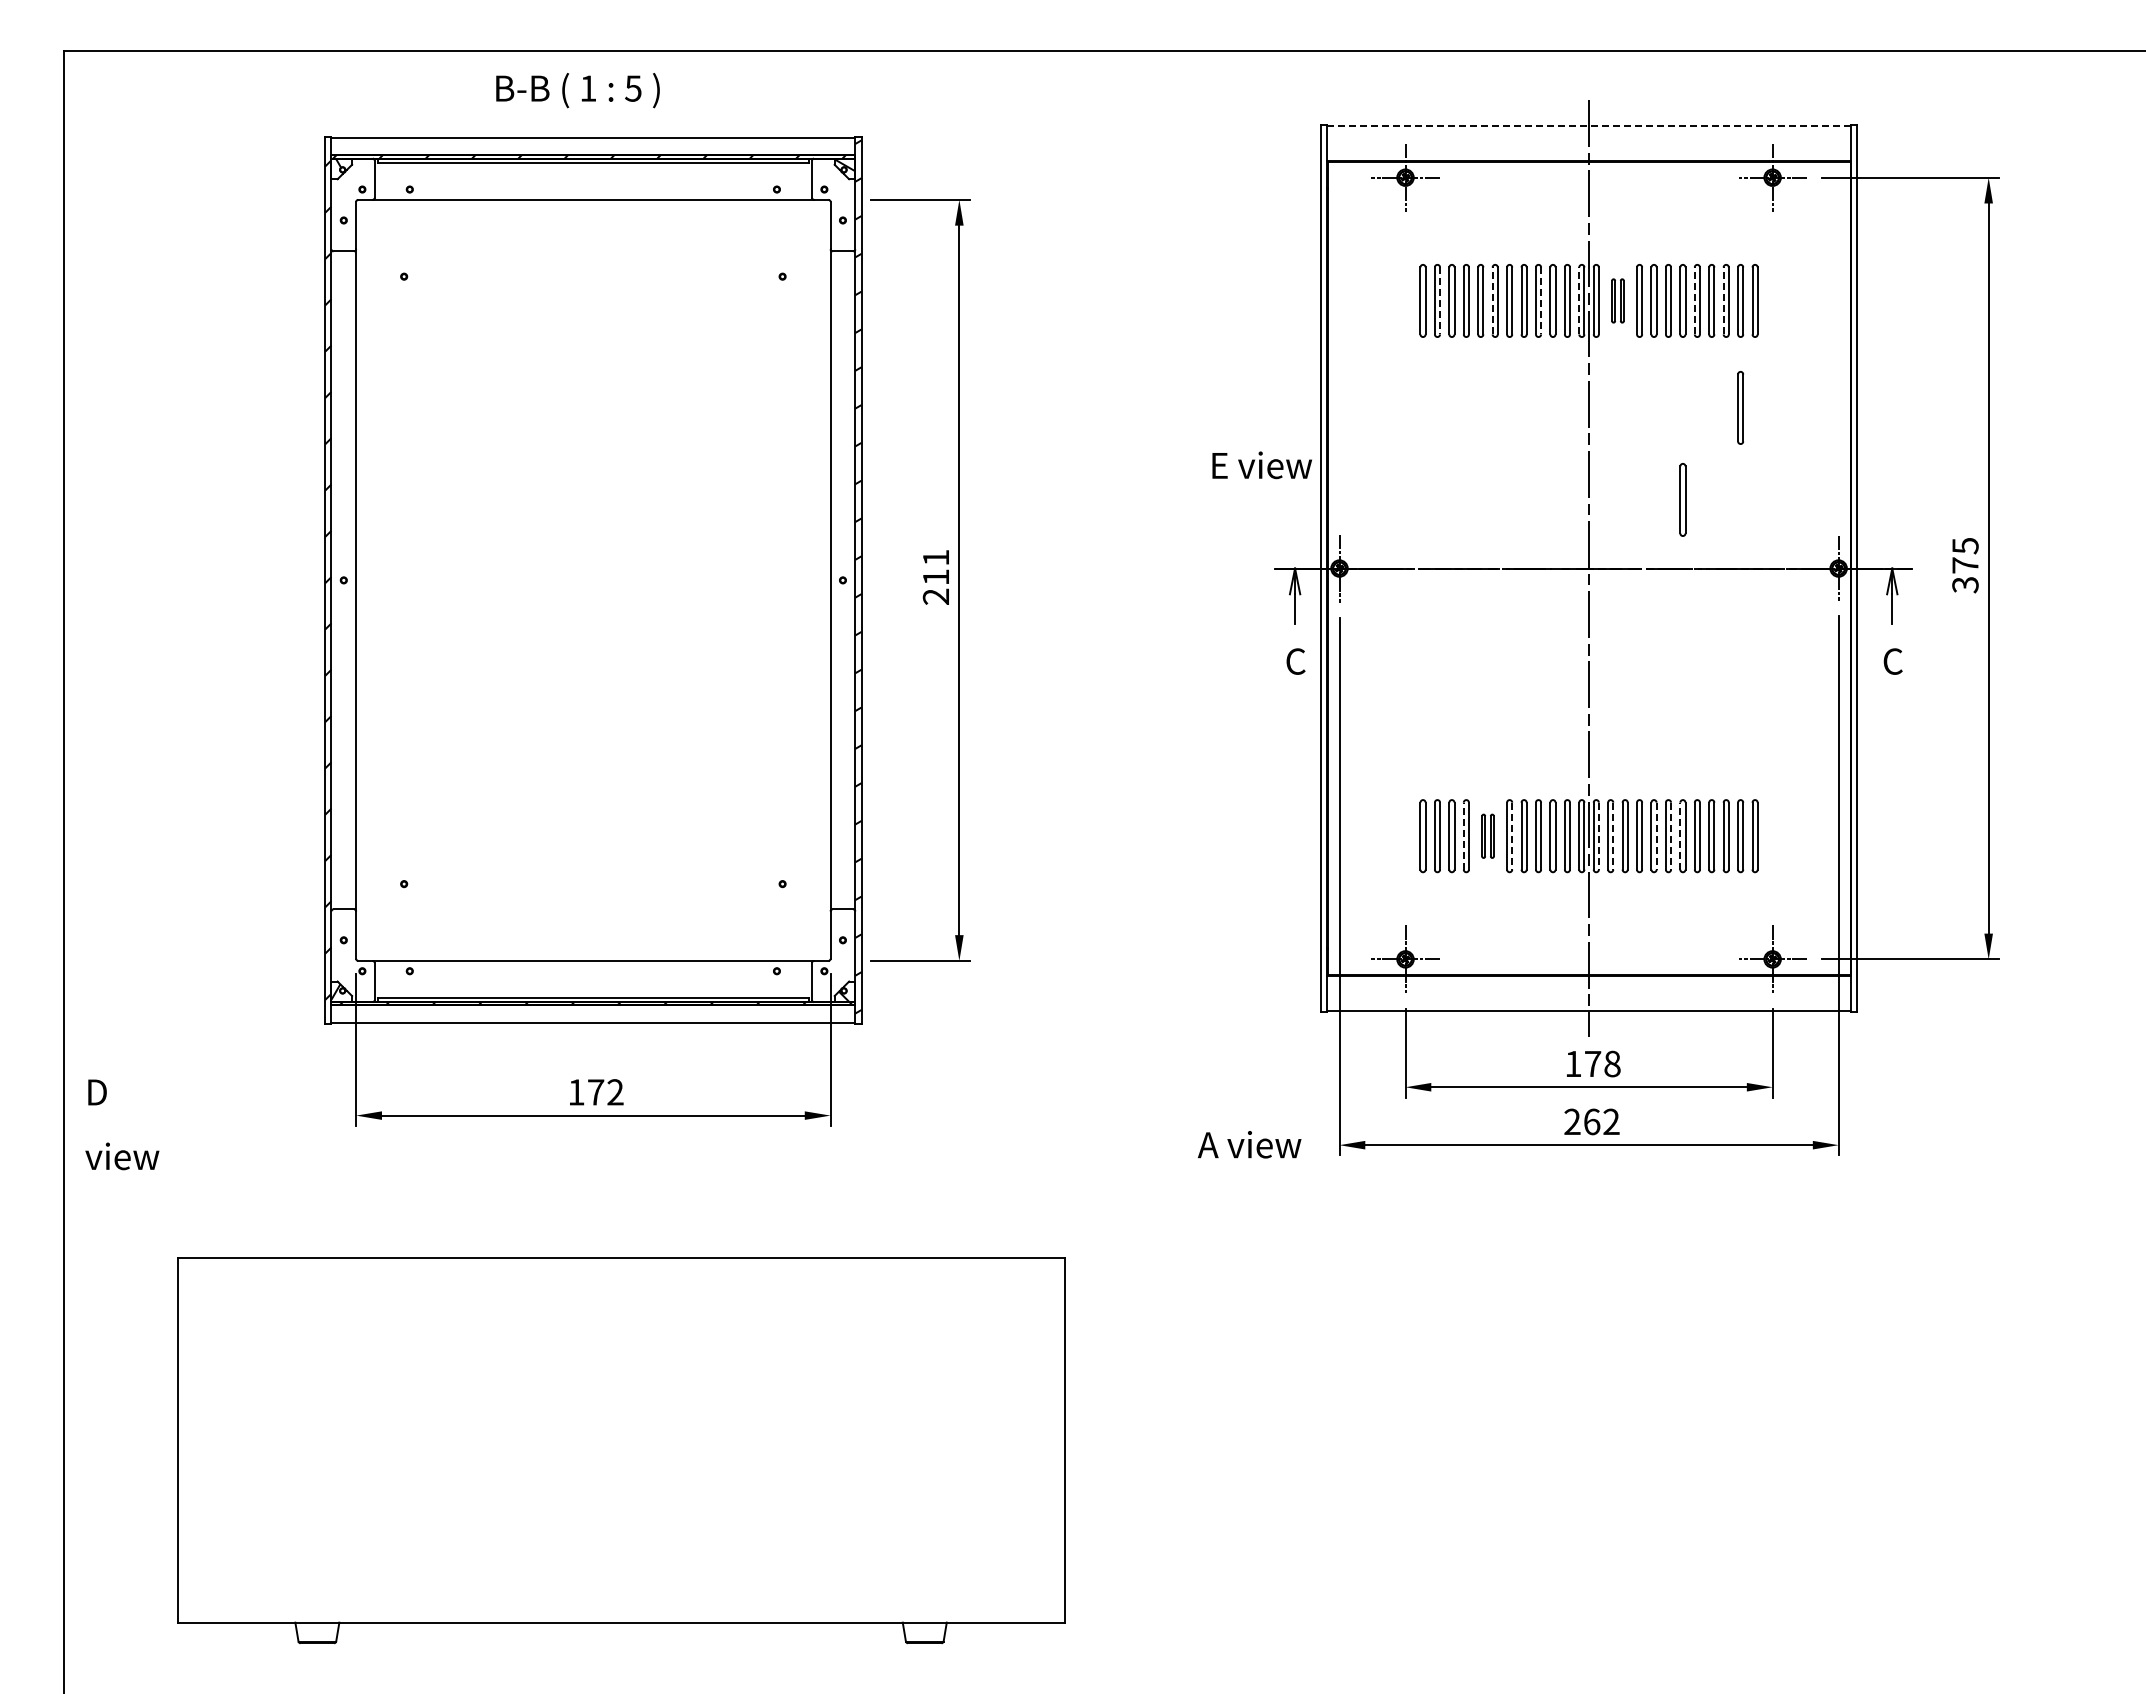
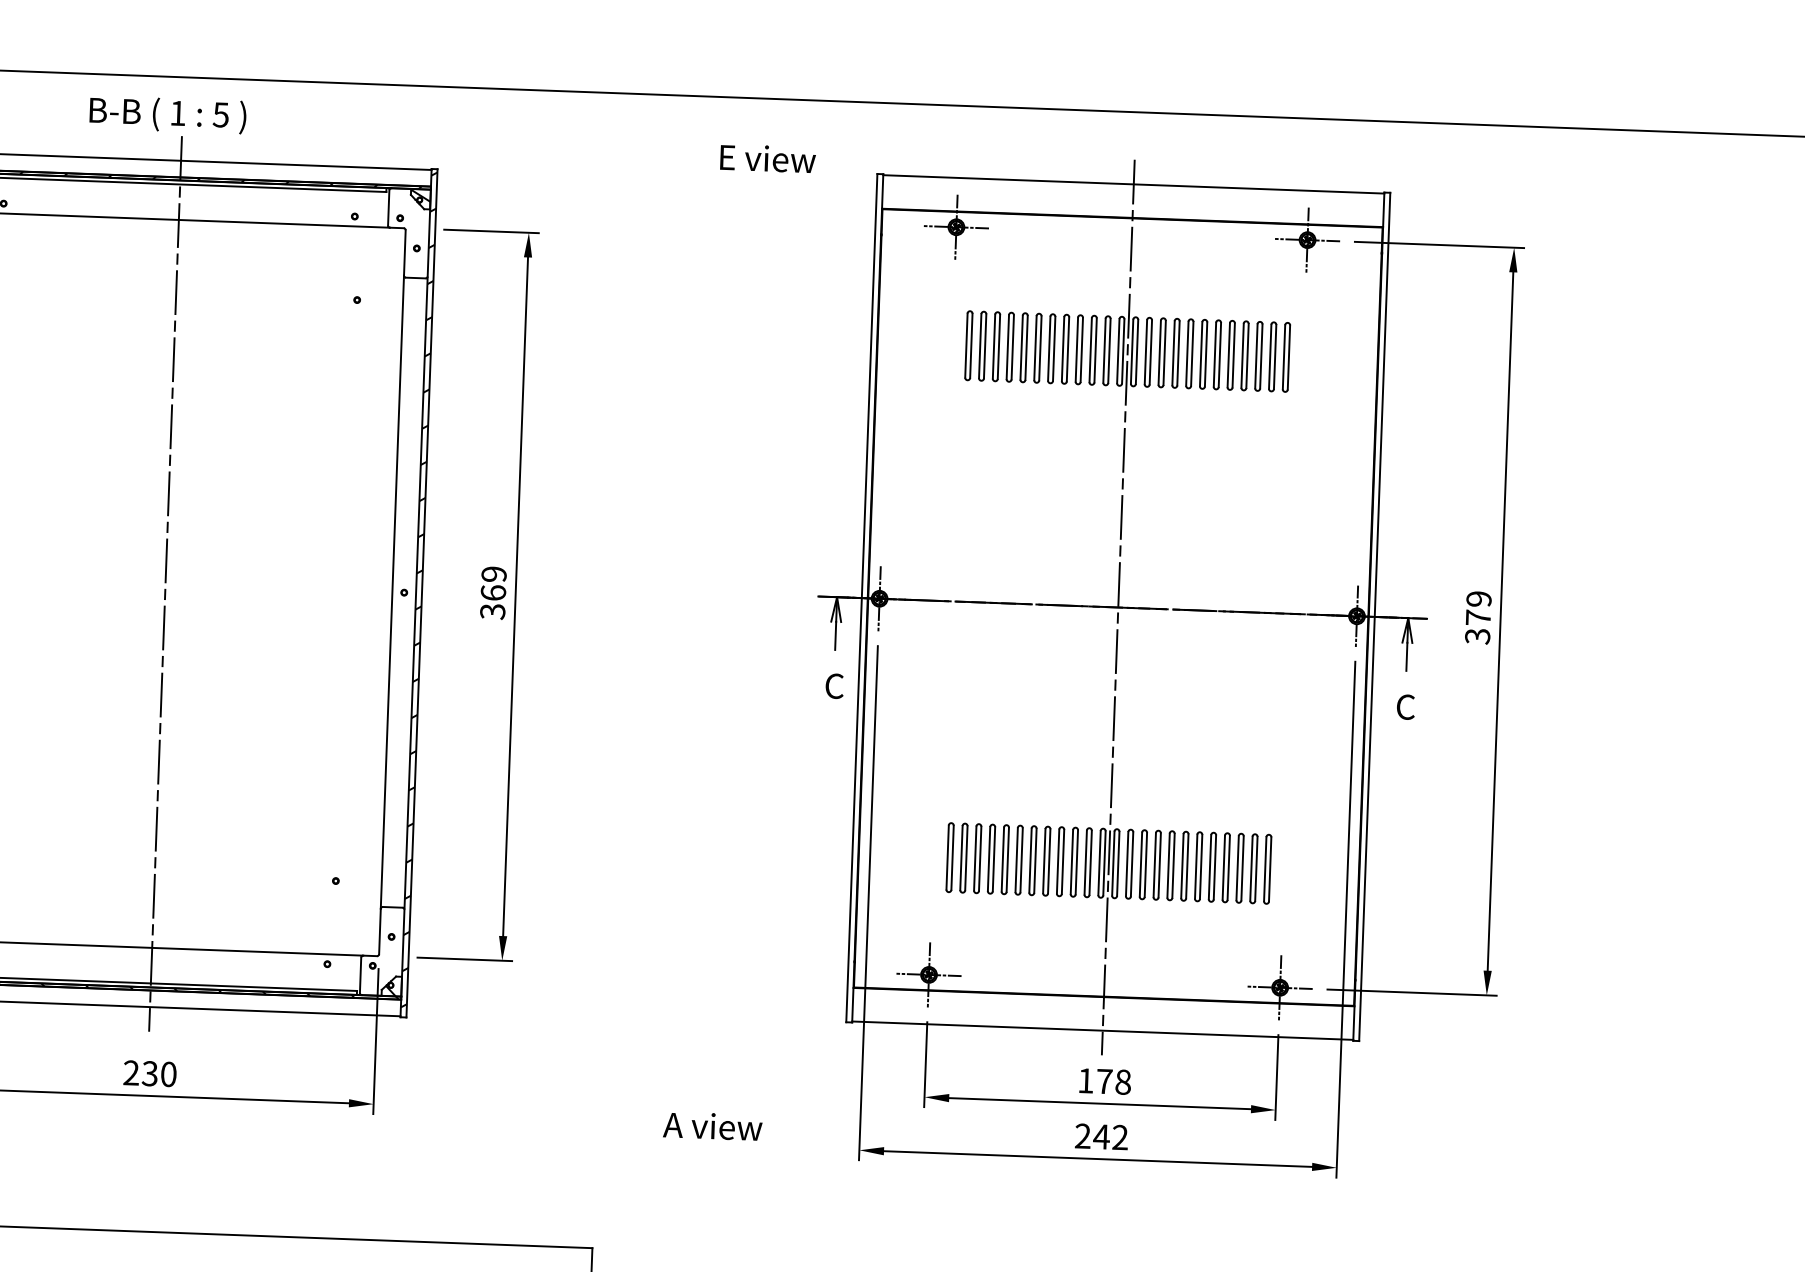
line: (1589, 126) -> (1134, 184), dashed -> solid
line: (1440, 300) -> (985, 345), dashed -> solid
line: (1492, 300) -> (1035, 347), dashed -> solid
line: (1541, 300) -> (1082, 349), dashed -> solid
line: (1579, 300) -> (1118, 350), dashed -> solid
part: (1617, 300) -> (1154, 352), size x1.67
line: (1694, 300) -> (1228, 354), dashed -> solid
line: (1723, 300) -> (1256, 355), dashed -> solid
part: (1740, 407) -> (1268, 458), removed
text: (1261, 465) -> (767, 158), moved
part: (1682, 499) -> (1210, 544), removed
text: (1965, 546) -> (1479, 599), 375 -> 379
text: (935, 577) -> (492, 593), 211 -> 369
line: (593, 580) -> (165, 584), added
line: (1463, 836) -> (988, 859), dashed -> solid
part: (1487, 836) -> (1011, 860), size x1.67
line: (1512, 836) -> (1035, 861), dashed -> solid
line: (1598, 836) -> (1117, 864), dashed -> solid
line: (1613, 836) -> (1132, 864), dashed -> solid
line: (1656, 836) -> (1173, 866), dashed -> solid
line: (1671, 836) -> (1187, 866), dashed -> solid
line: (1680, 836) -> (1196, 867), dashed -> solid
text: (595, 1092) -> (149, 1073), 172 -> 230
text: (1591, 1121) -> (1101, 1136), 262 -> 242
text: (1249, 1144) -> (712, 1126), moved

